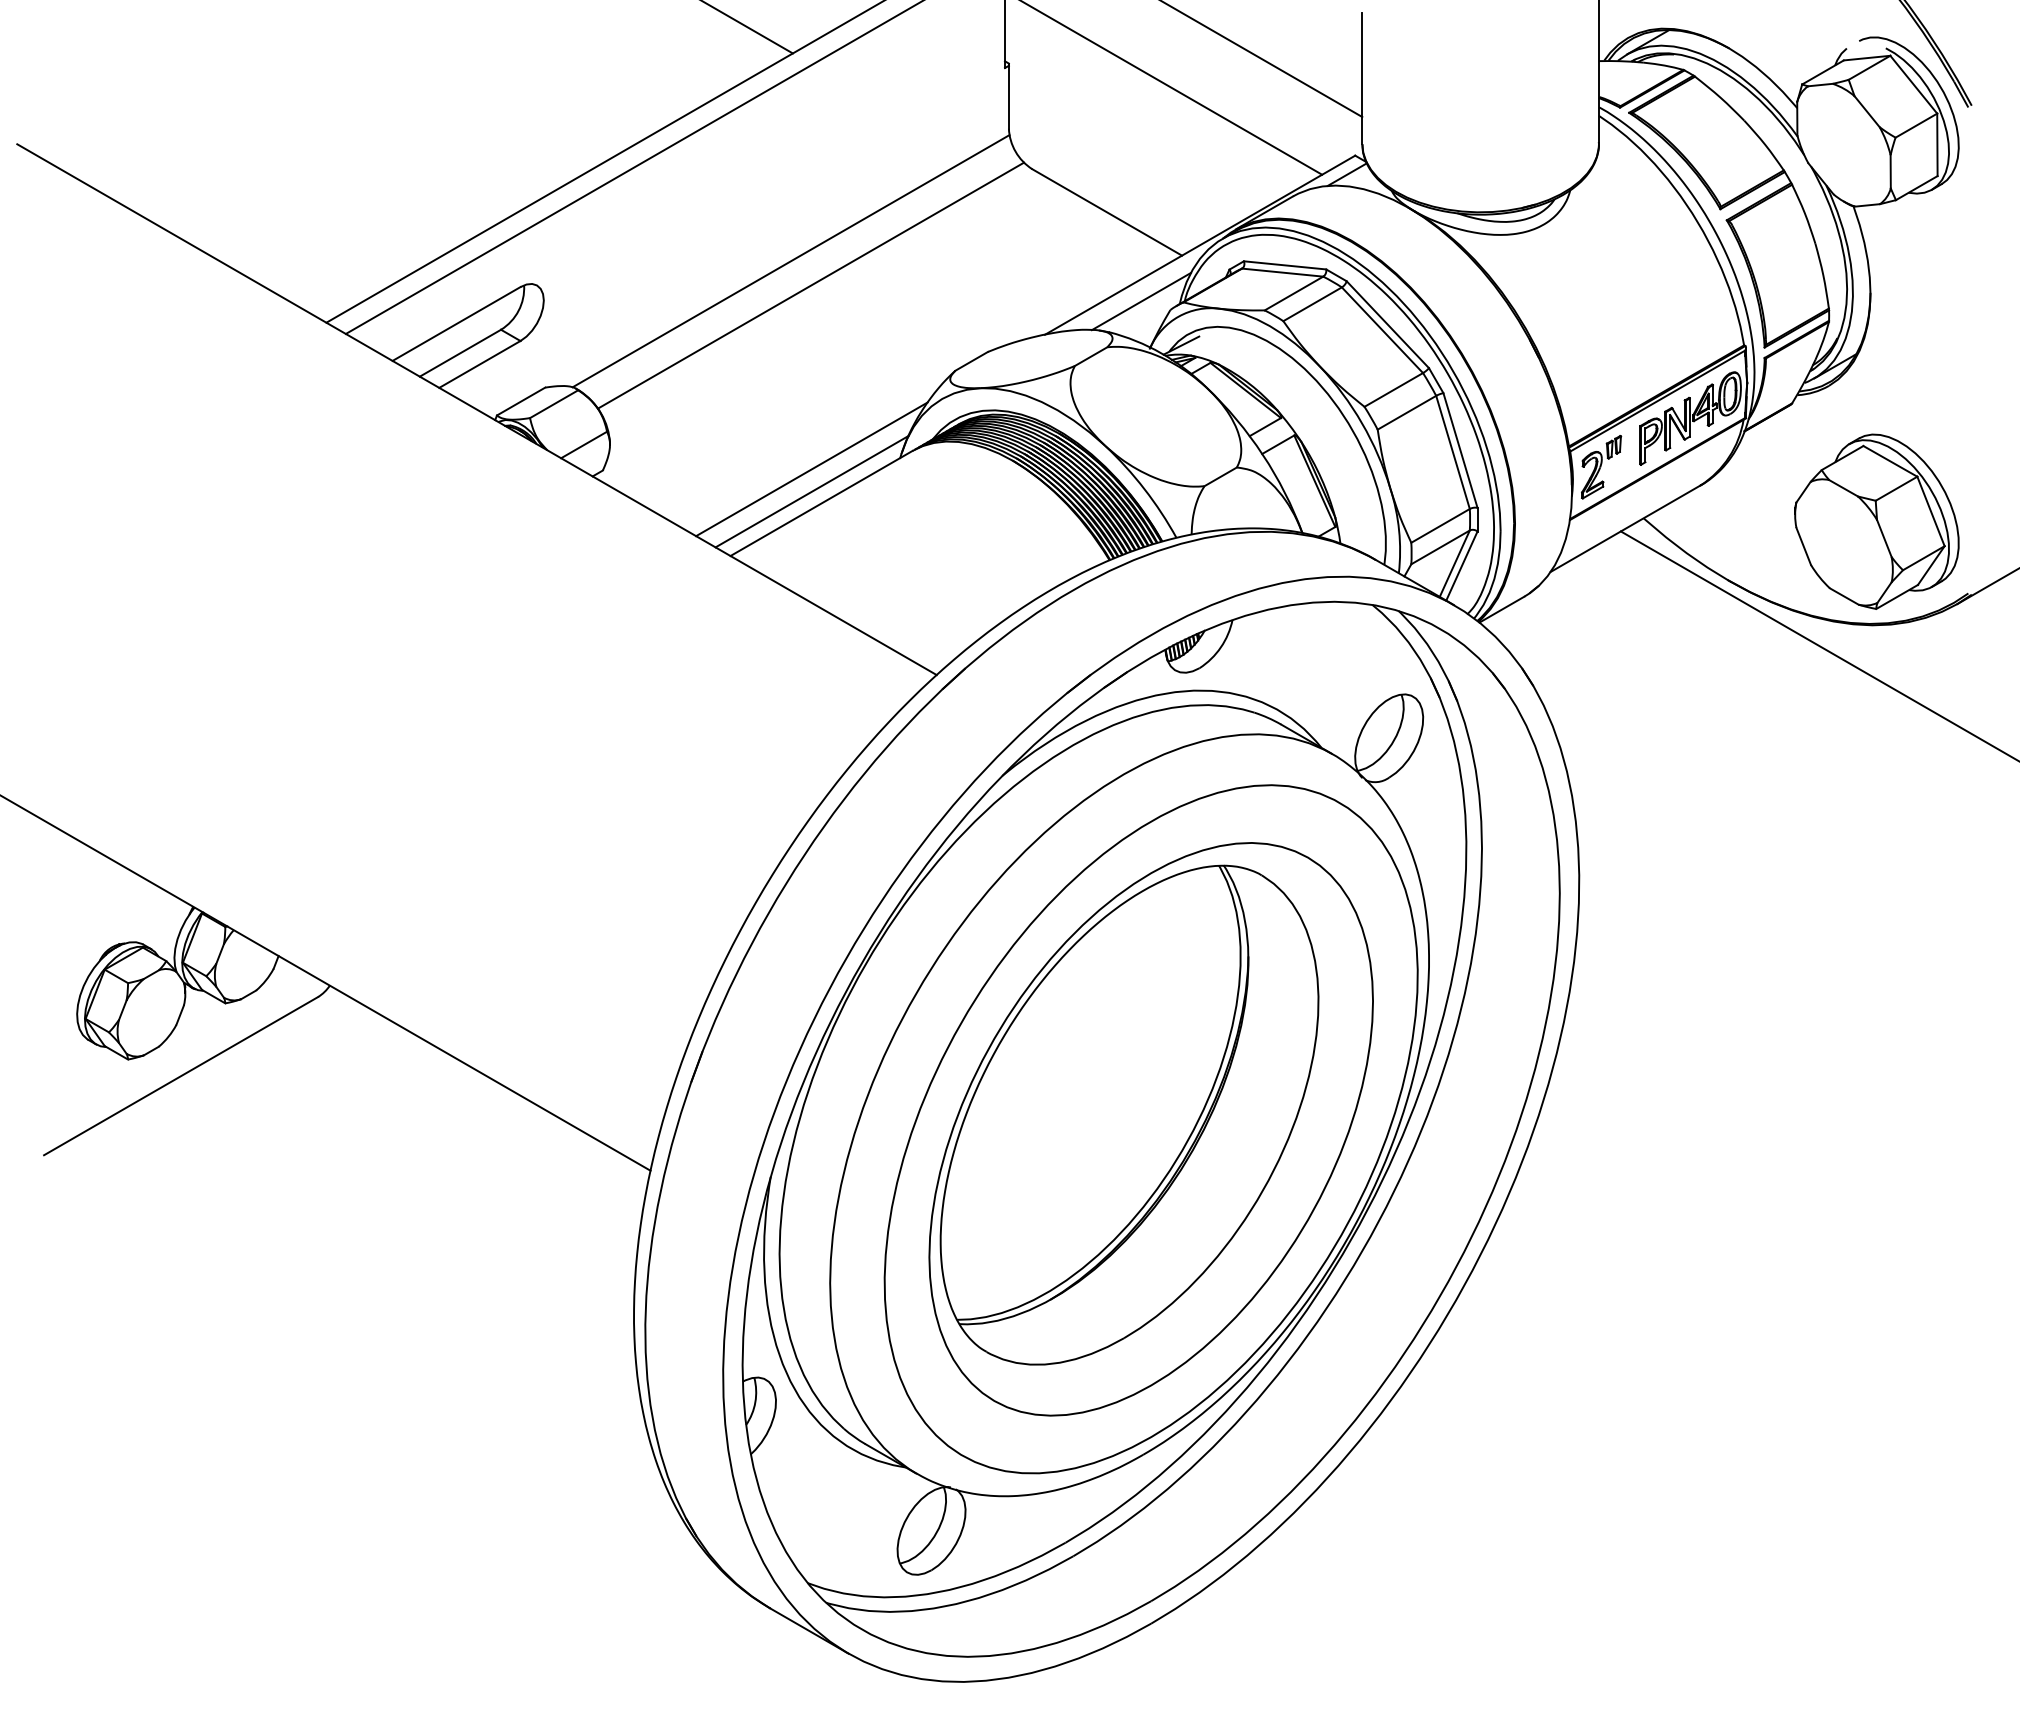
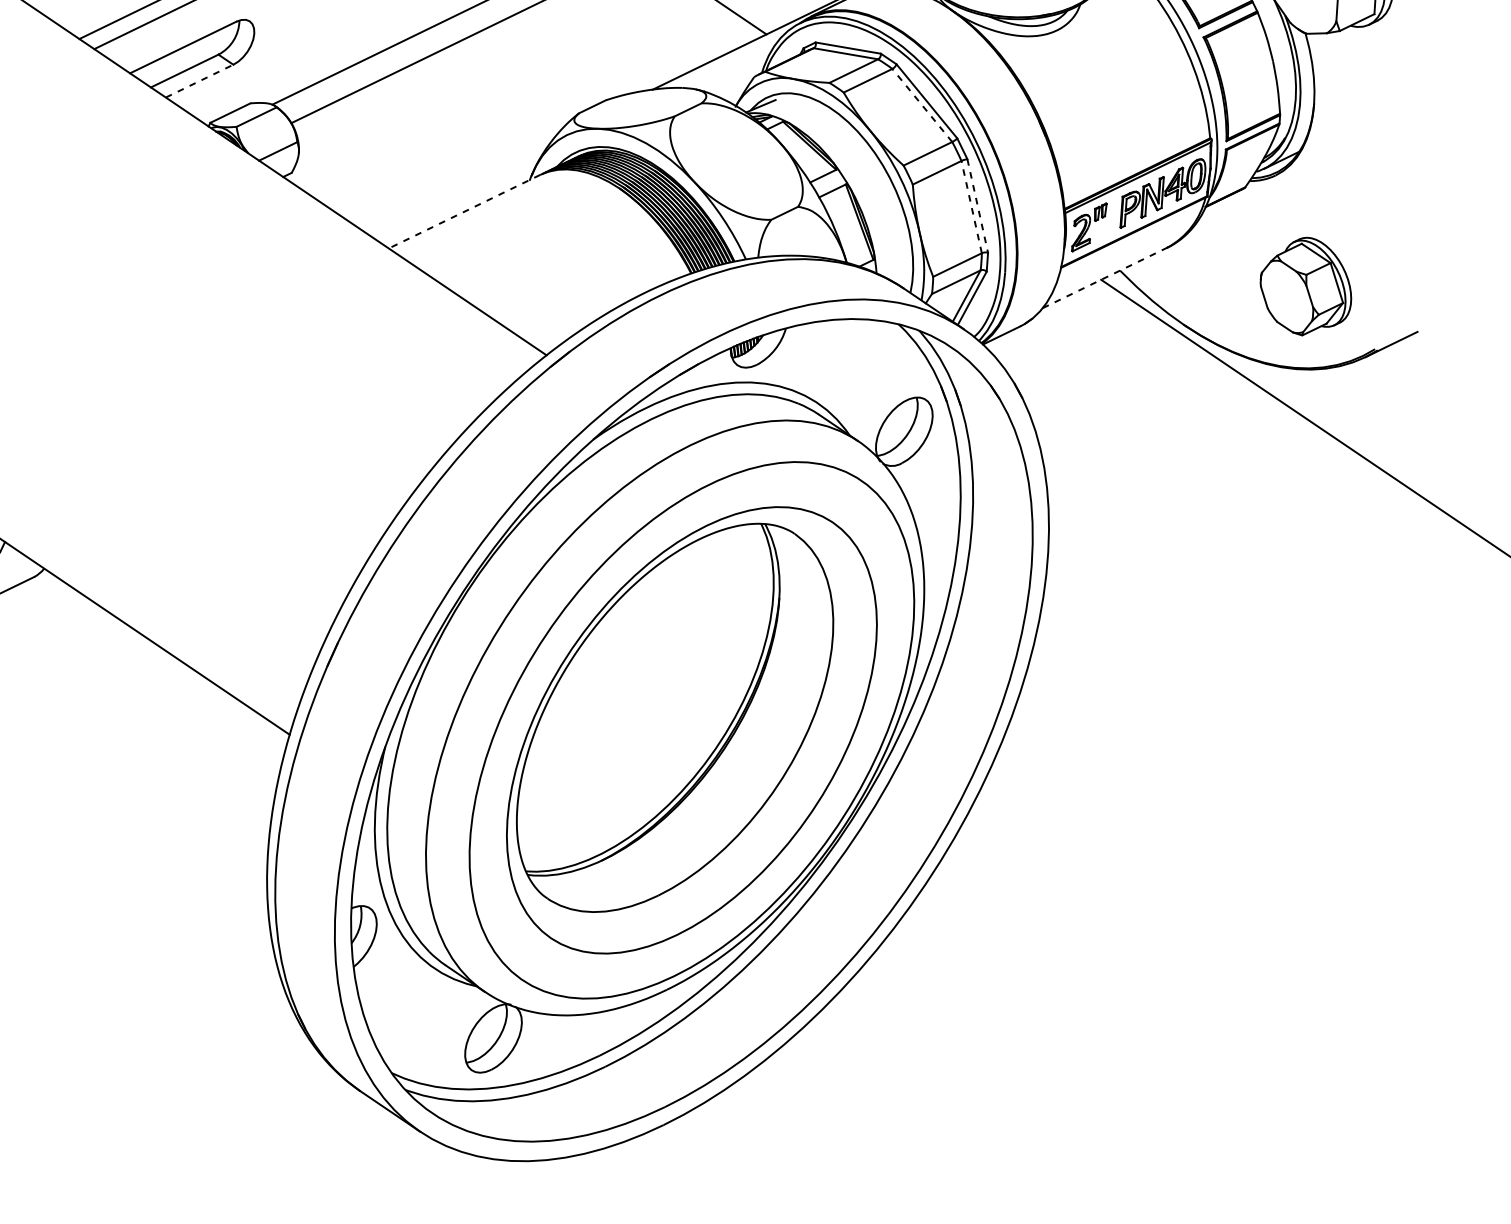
line: (1140, 301) -> (730, 68), removed
line: (1382, 329) -> (922, 104), solid -> dashed
line: (479, 364) -> (199, 81), solid -> dashed
line: (1460, 450) -> (977, 205), solid -> dashed
line: (1452, 451) -> (971, 206), solid -> dashed
line: (811, 469) -> (458, 184), removed
line: (811, 491) -> (457, 201), removed
line: (821, 503) -> (464, 211), solid -> dashed
part: (1876, 521) -> (1305, 286), size x0.7
line: (1625, 528) -> (1105, 277), solid -> dashed

